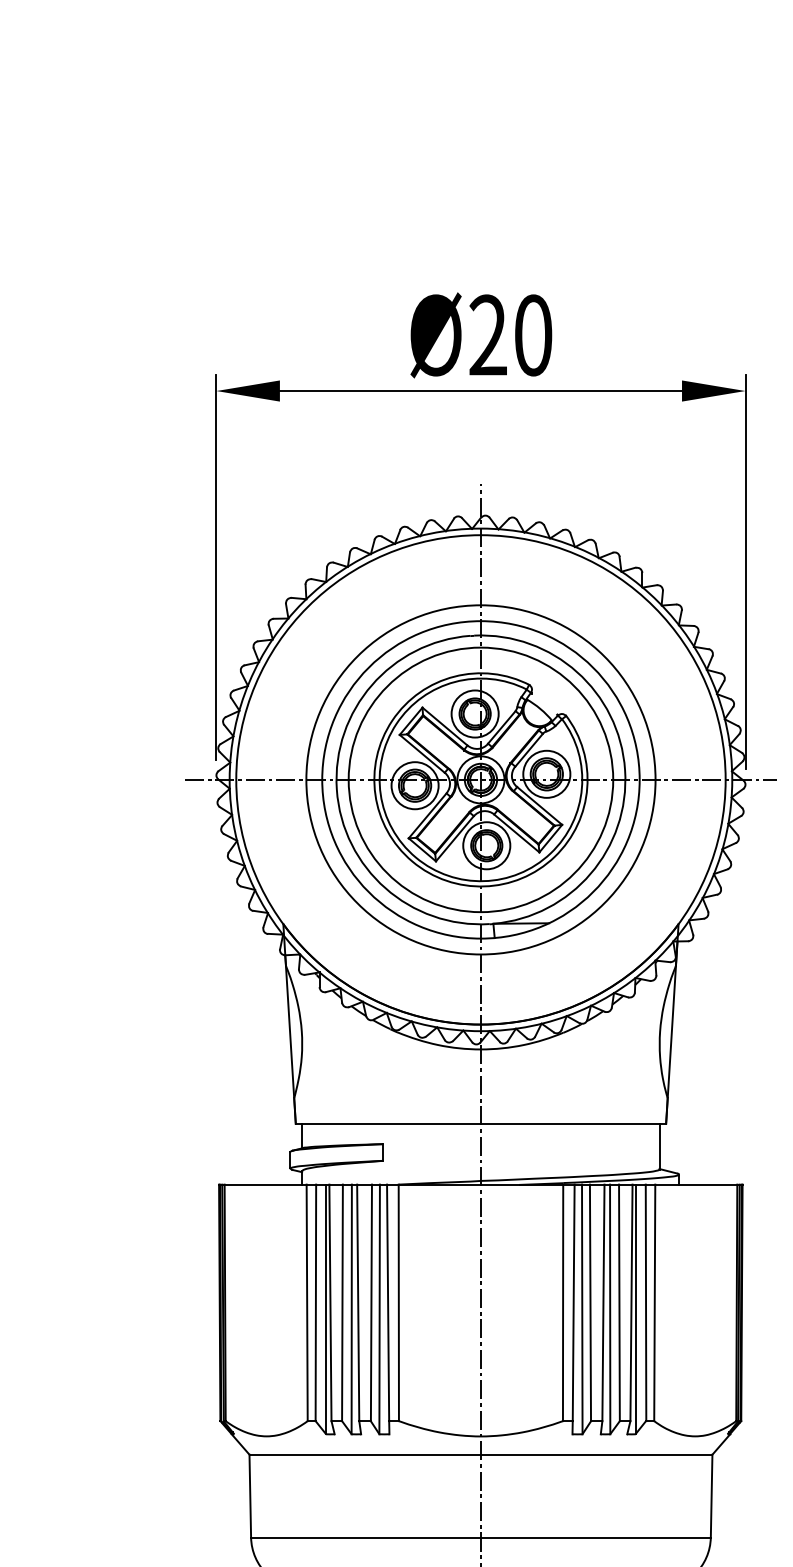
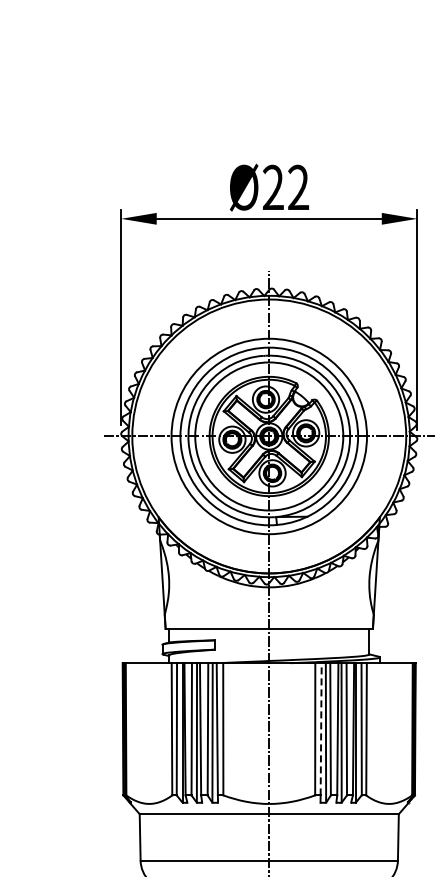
text: (533, 335) -> (298, 187), Ø20 -> Ø22
line: (574, 1301) -> (321, 728), solid -> dashed

